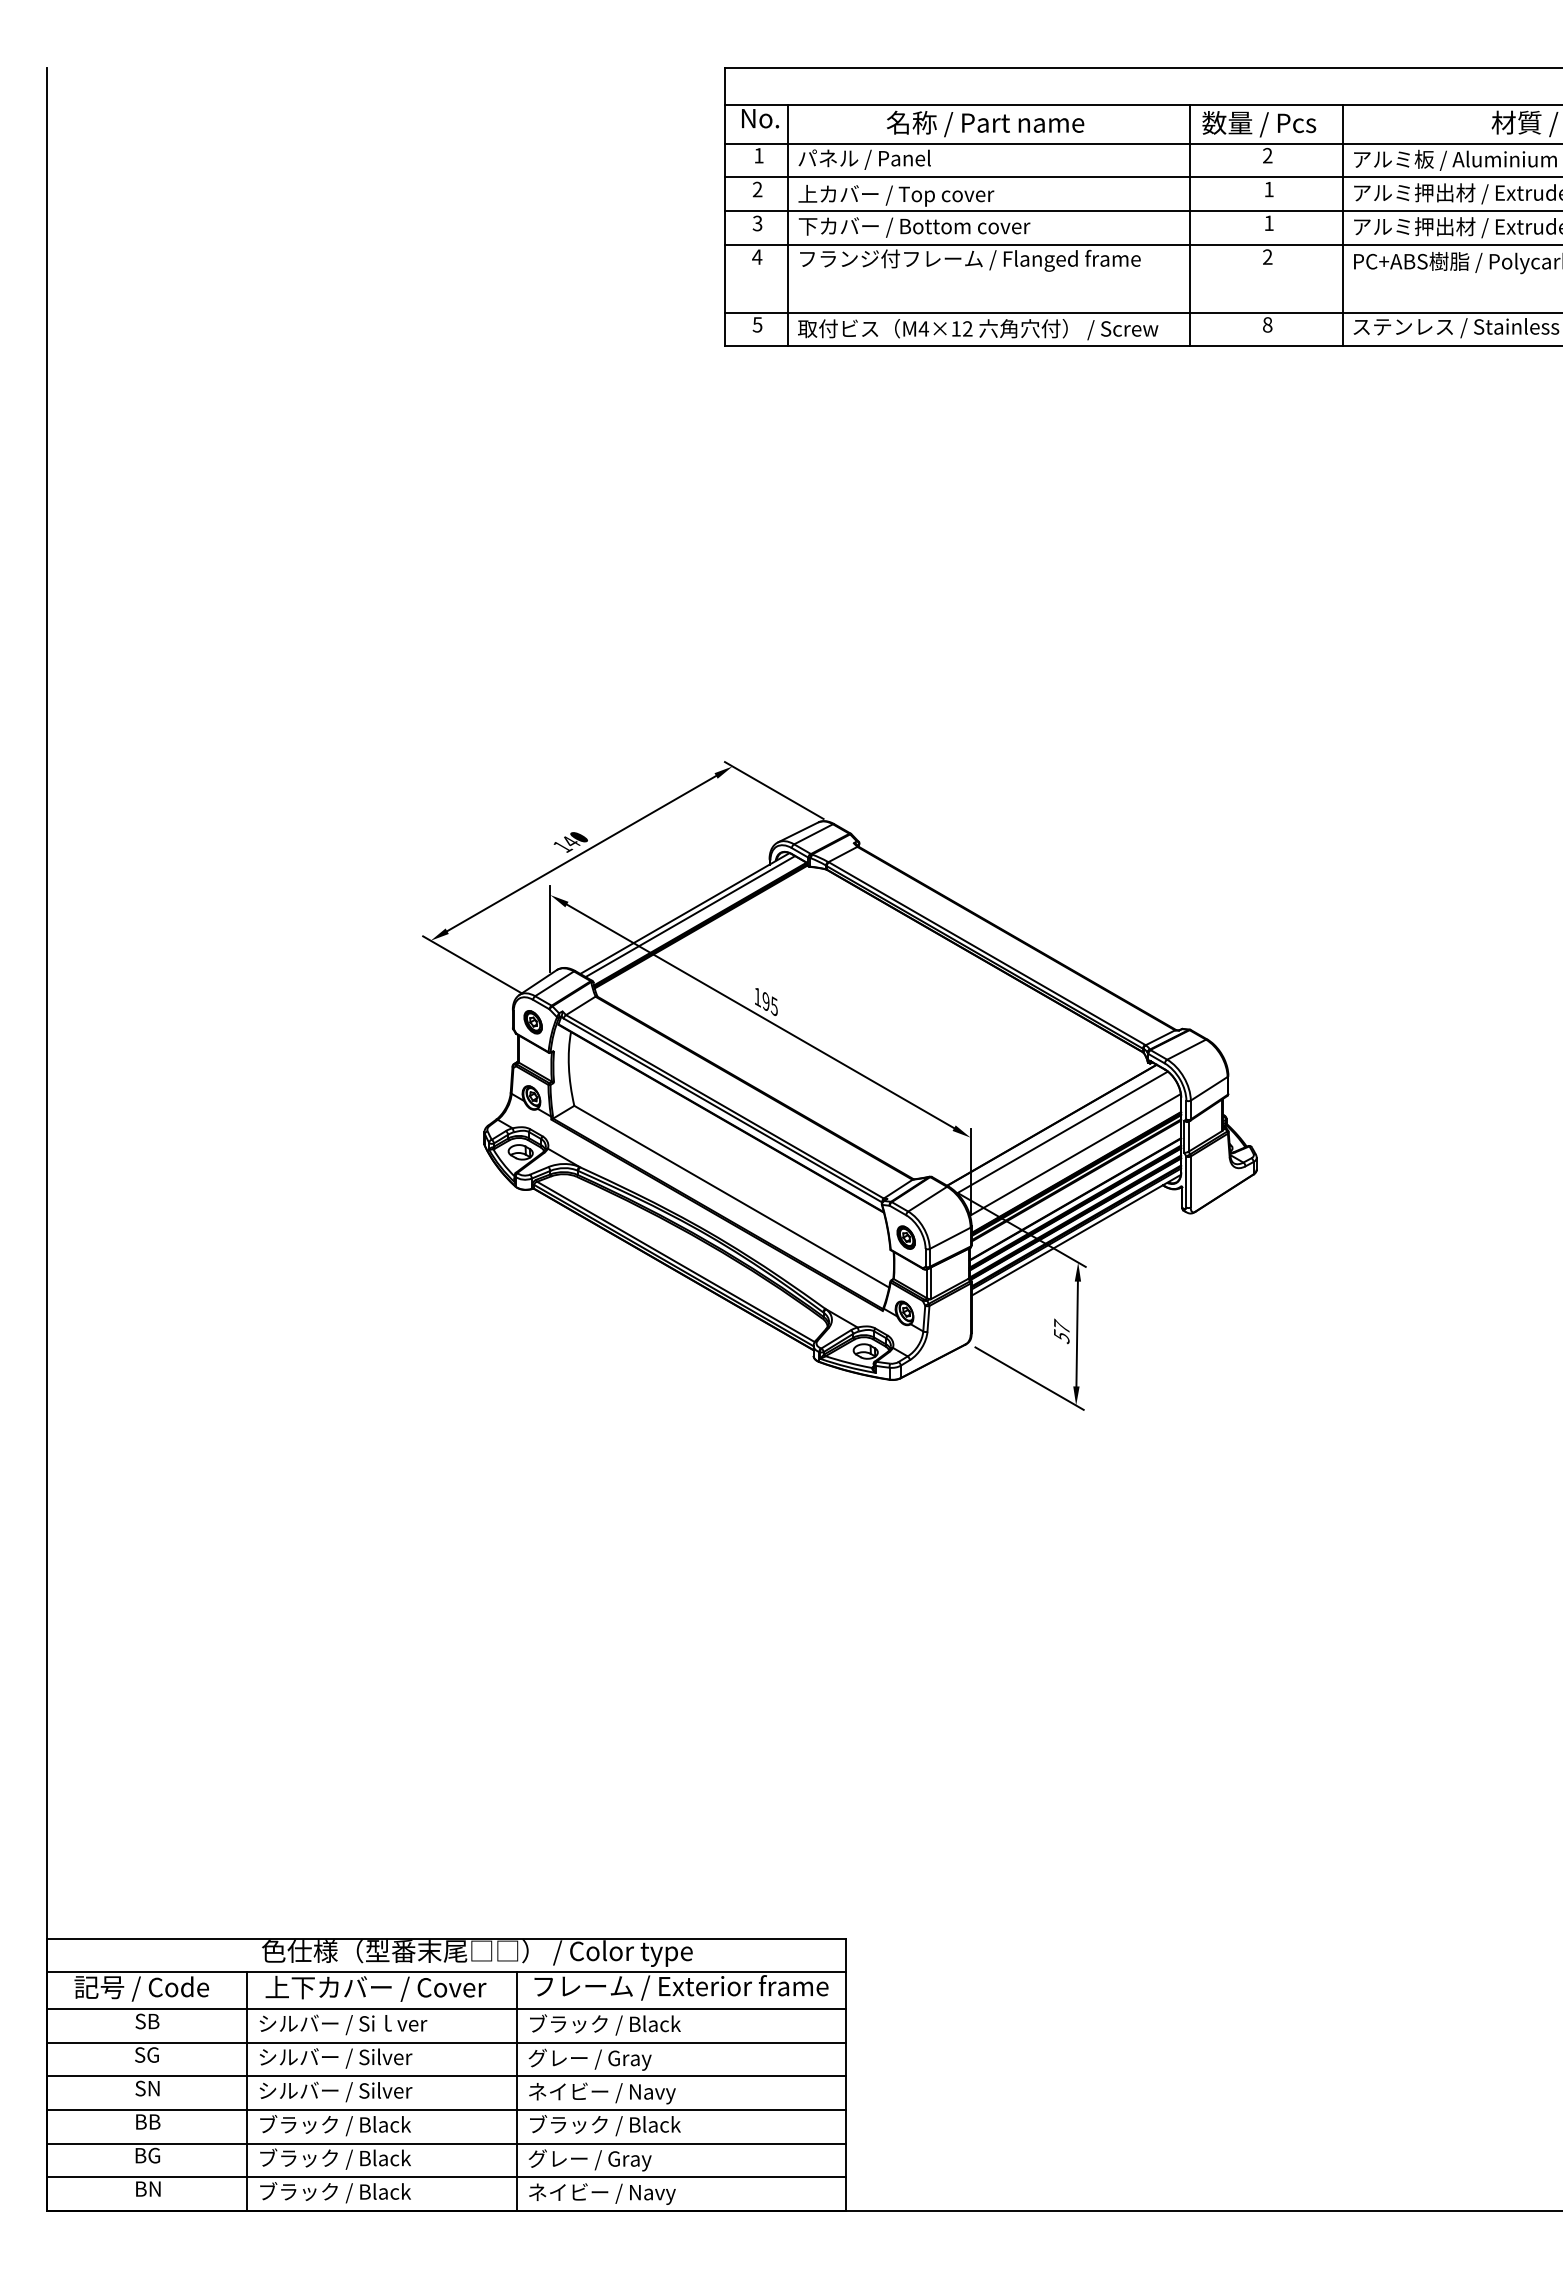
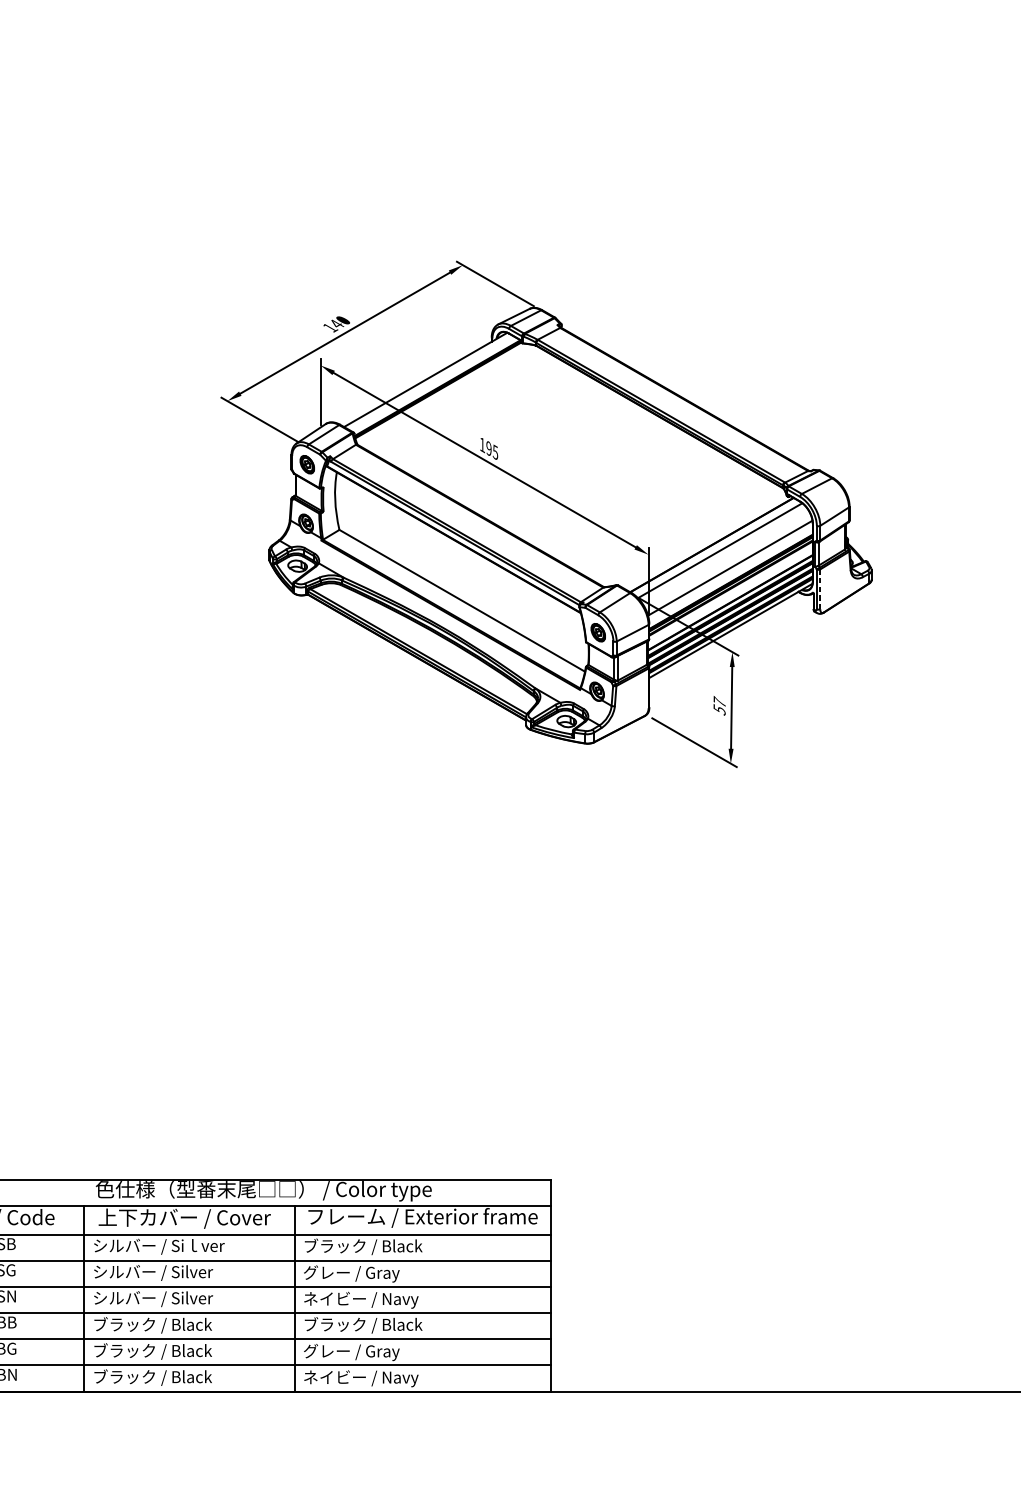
line: (690, 916) -> (430, 382), removed
line: (1190, 1181) -> (820, 588), solid -> dashed

